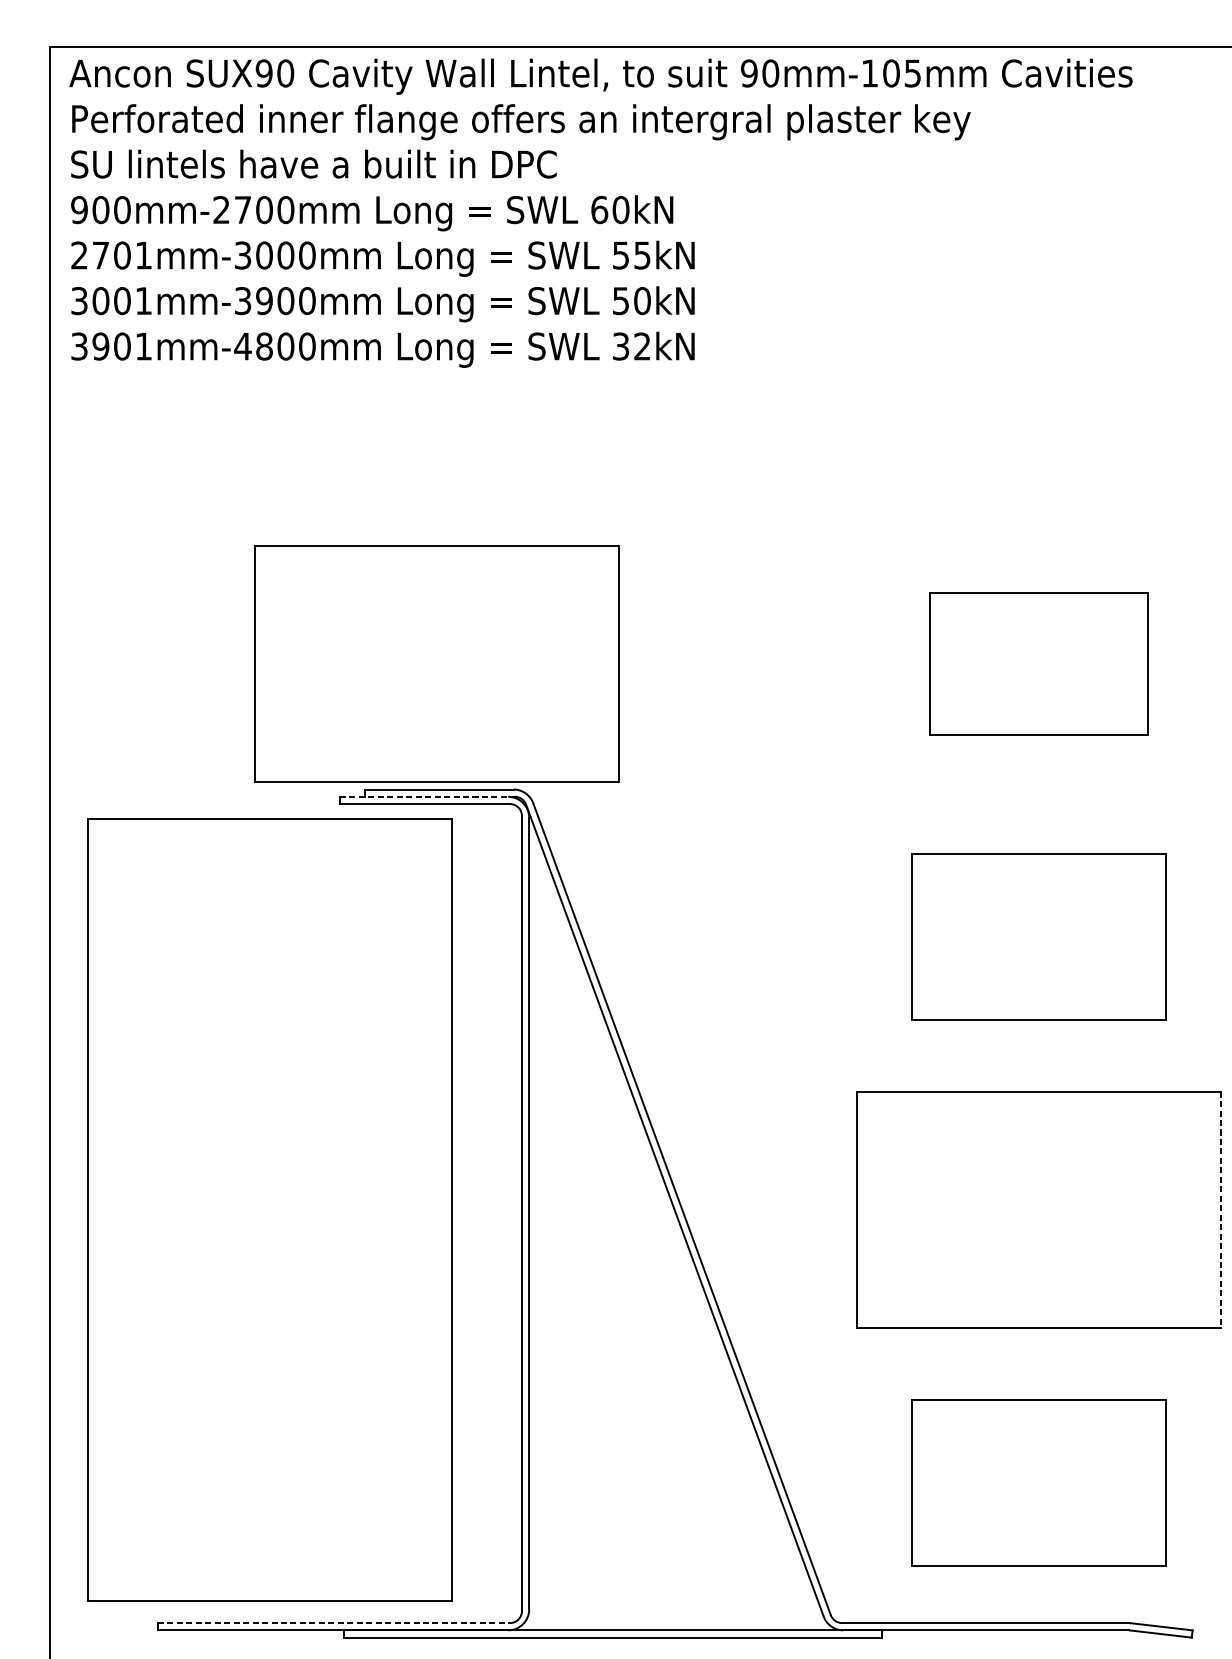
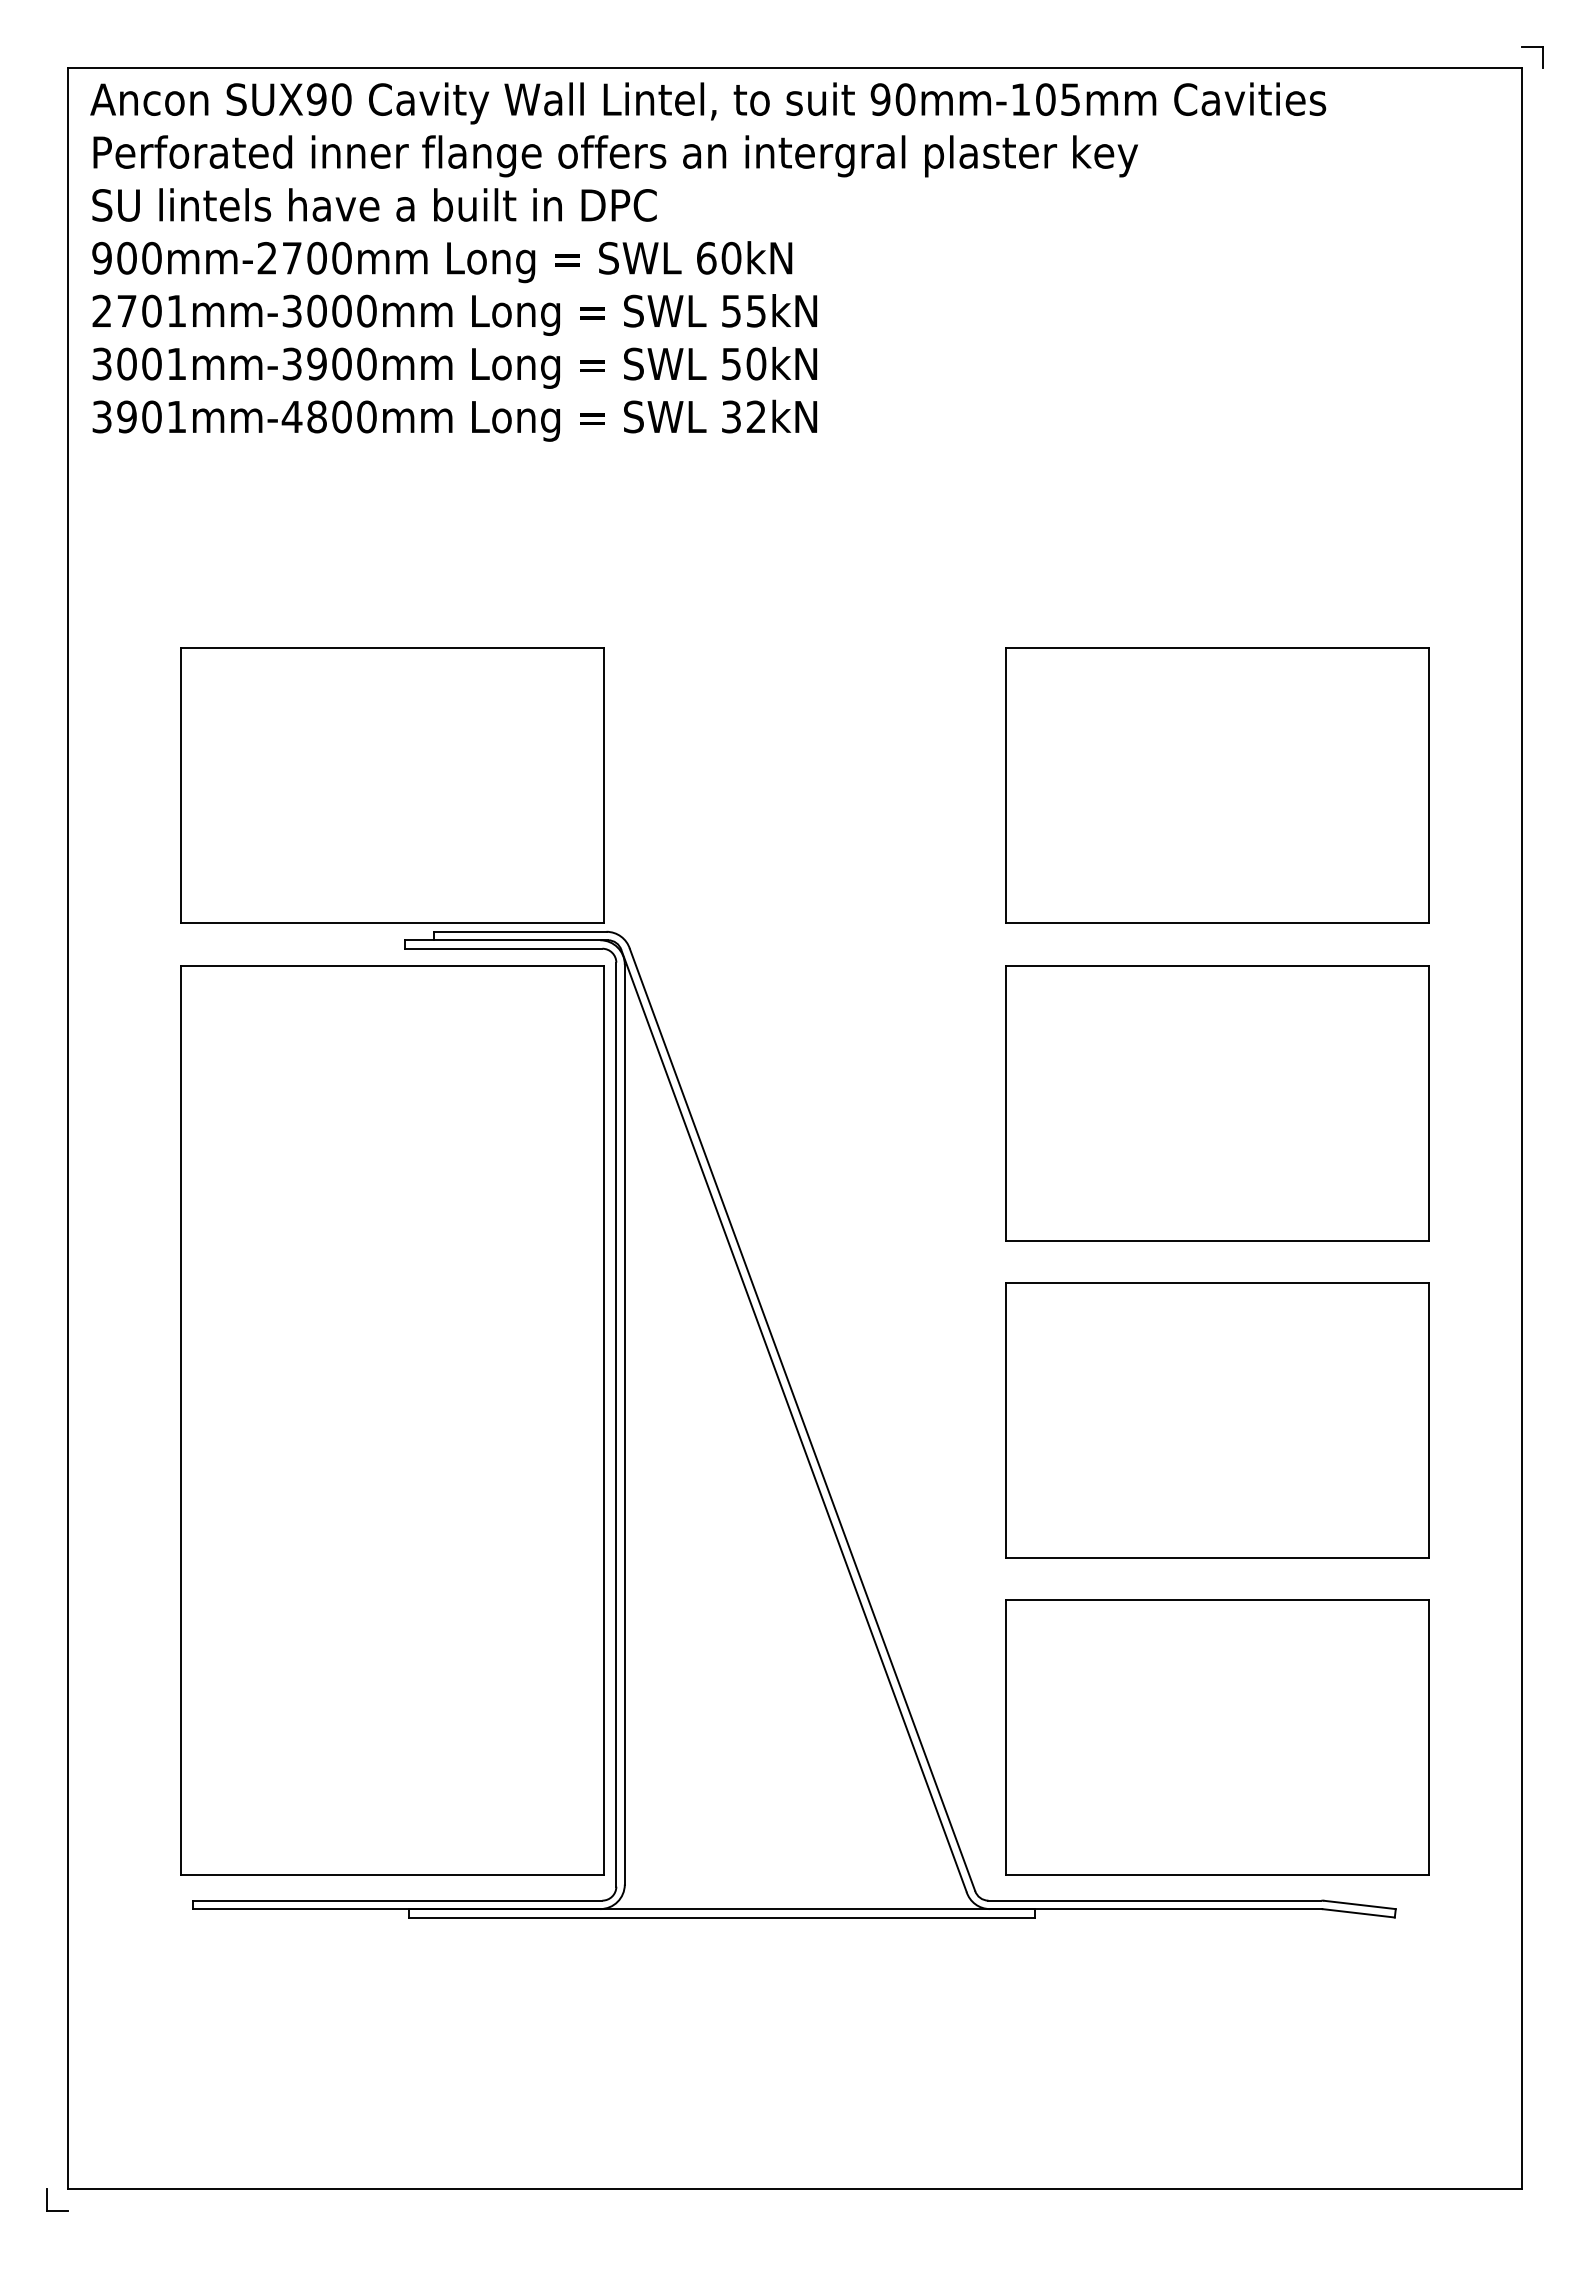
part: (437, 663) -> (392, 785), moved
part: (1039, 663) -> (1217, 785), size x1.67
line: (427, 796) -> (506, 940), dashed -> solid
part: (1039, 937) -> (1217, 1103), size x1.43
part: (269, 1209) -> (392, 1420), moved
line: (1220, 1209) -> (1428, 1420), dashed -> solid
part: (1039, 1482) -> (1217, 1737), size x1.43
line: (333, 1622) -> (397, 1900), dashed -> solid

